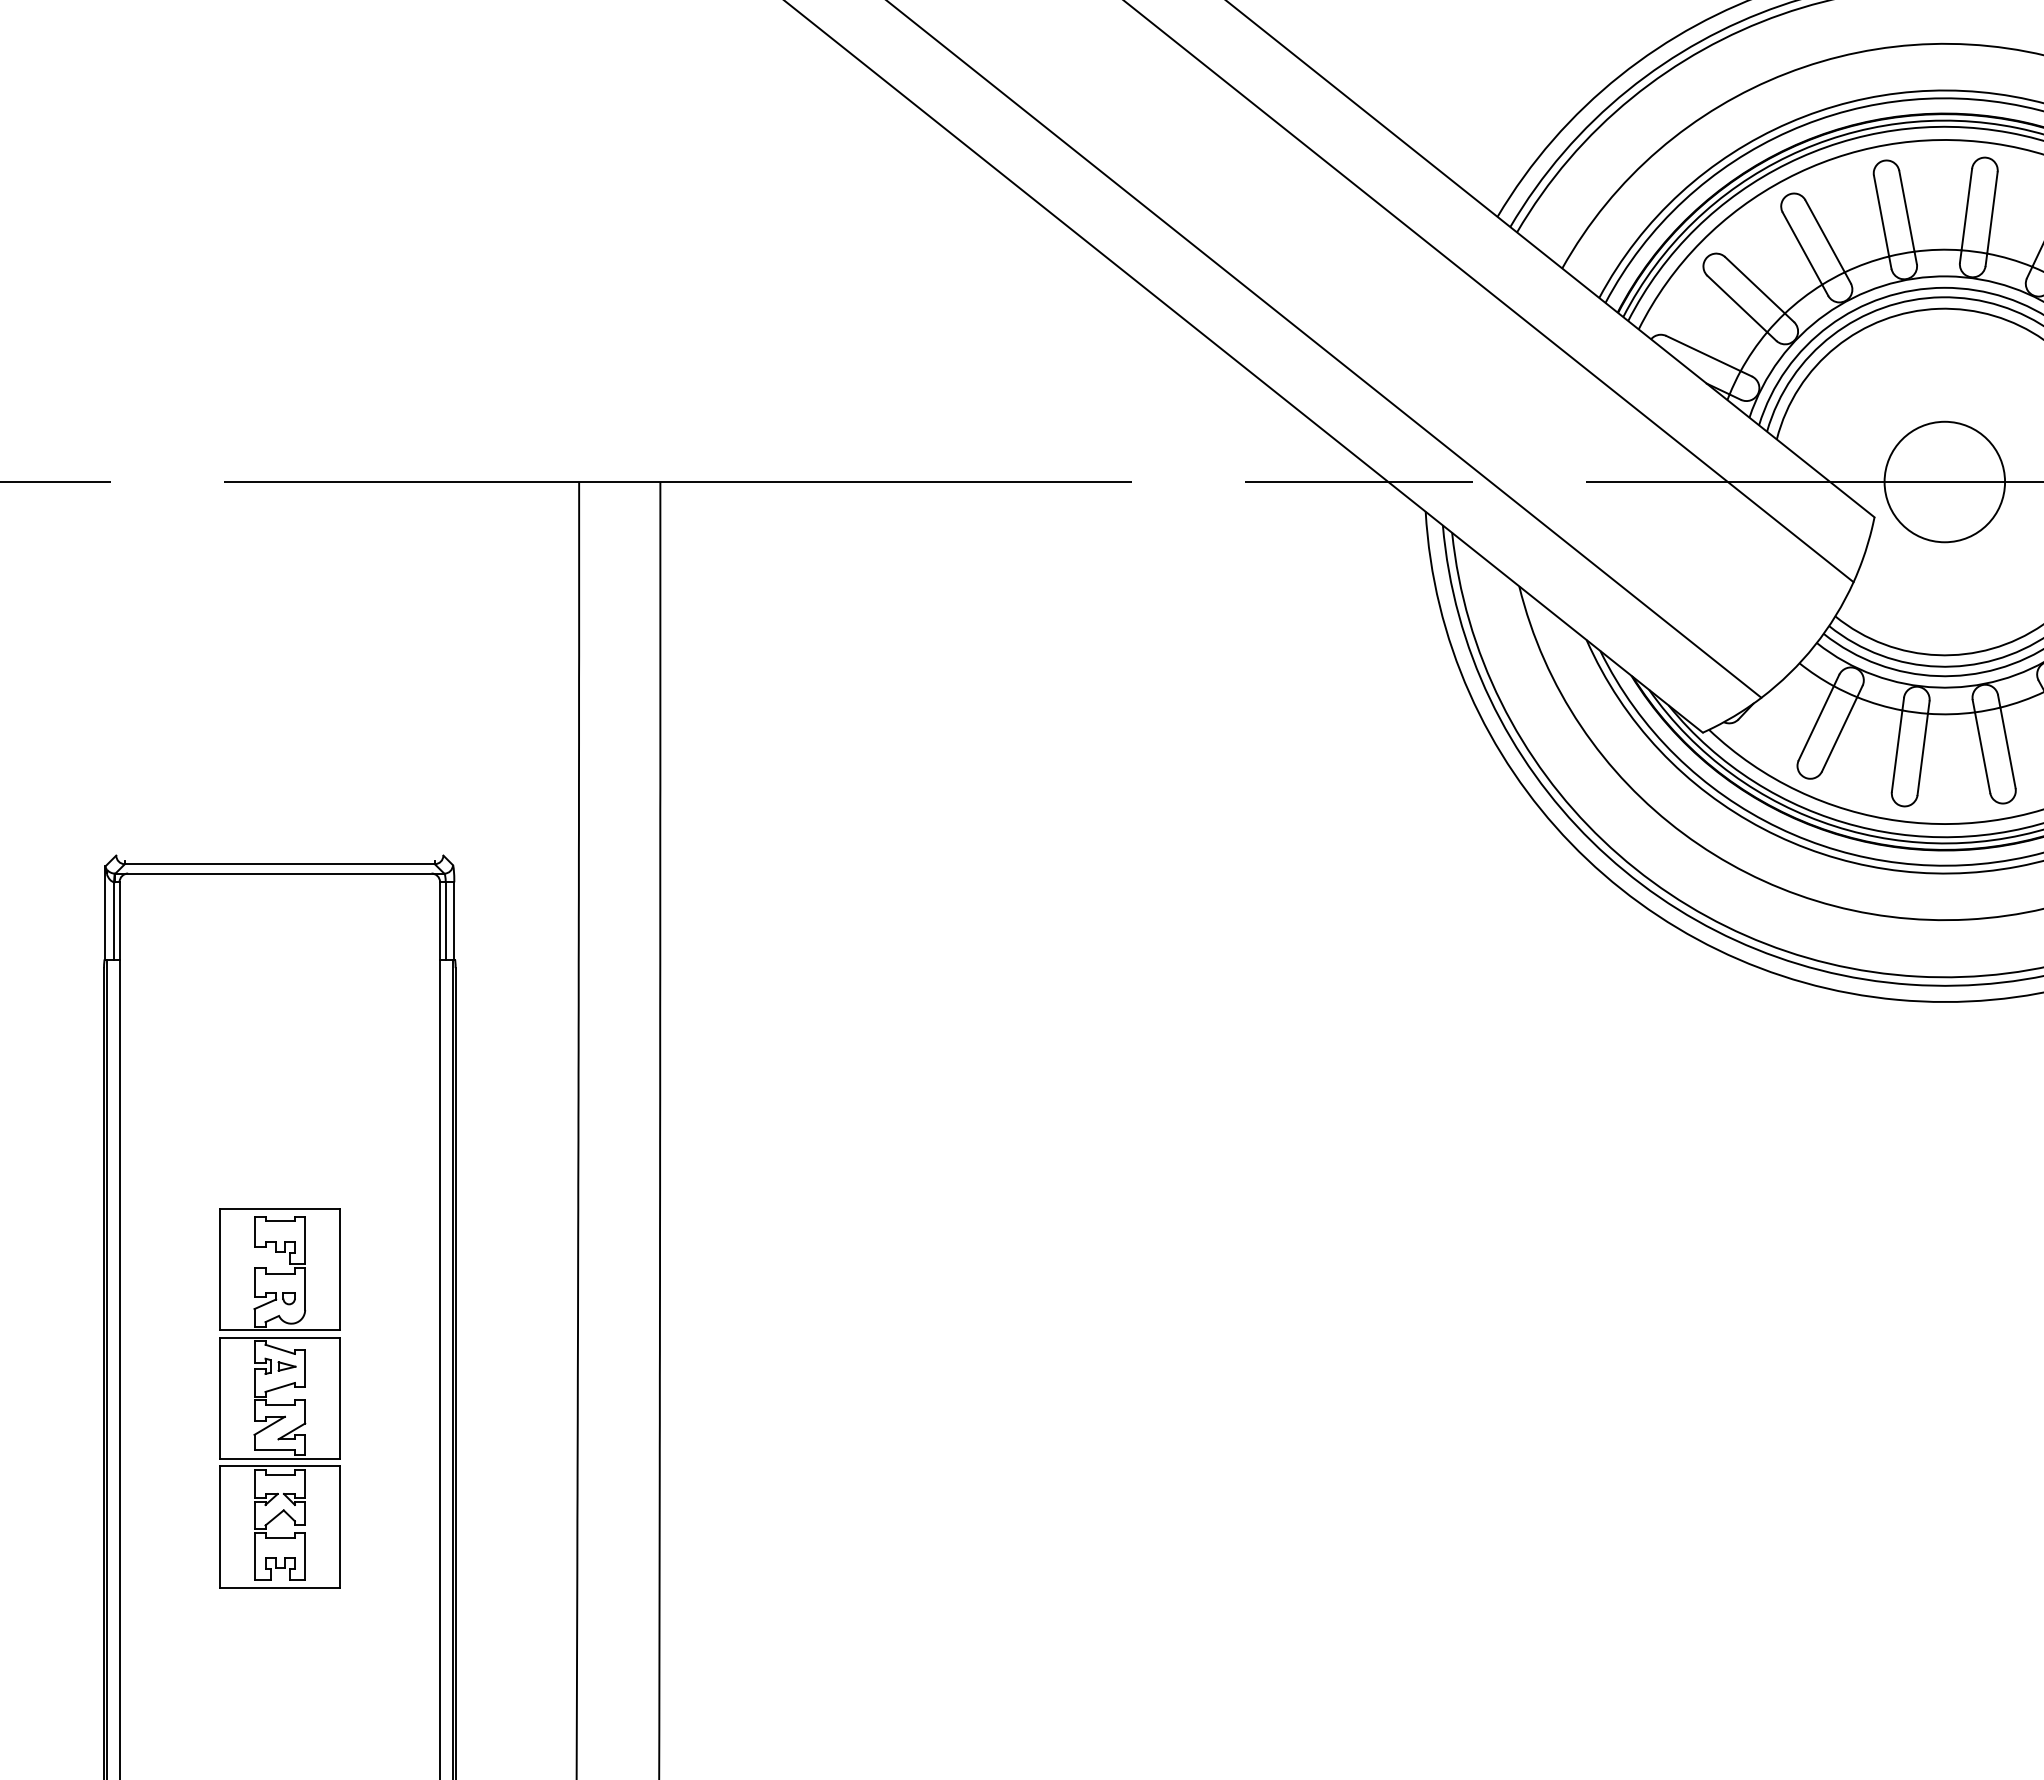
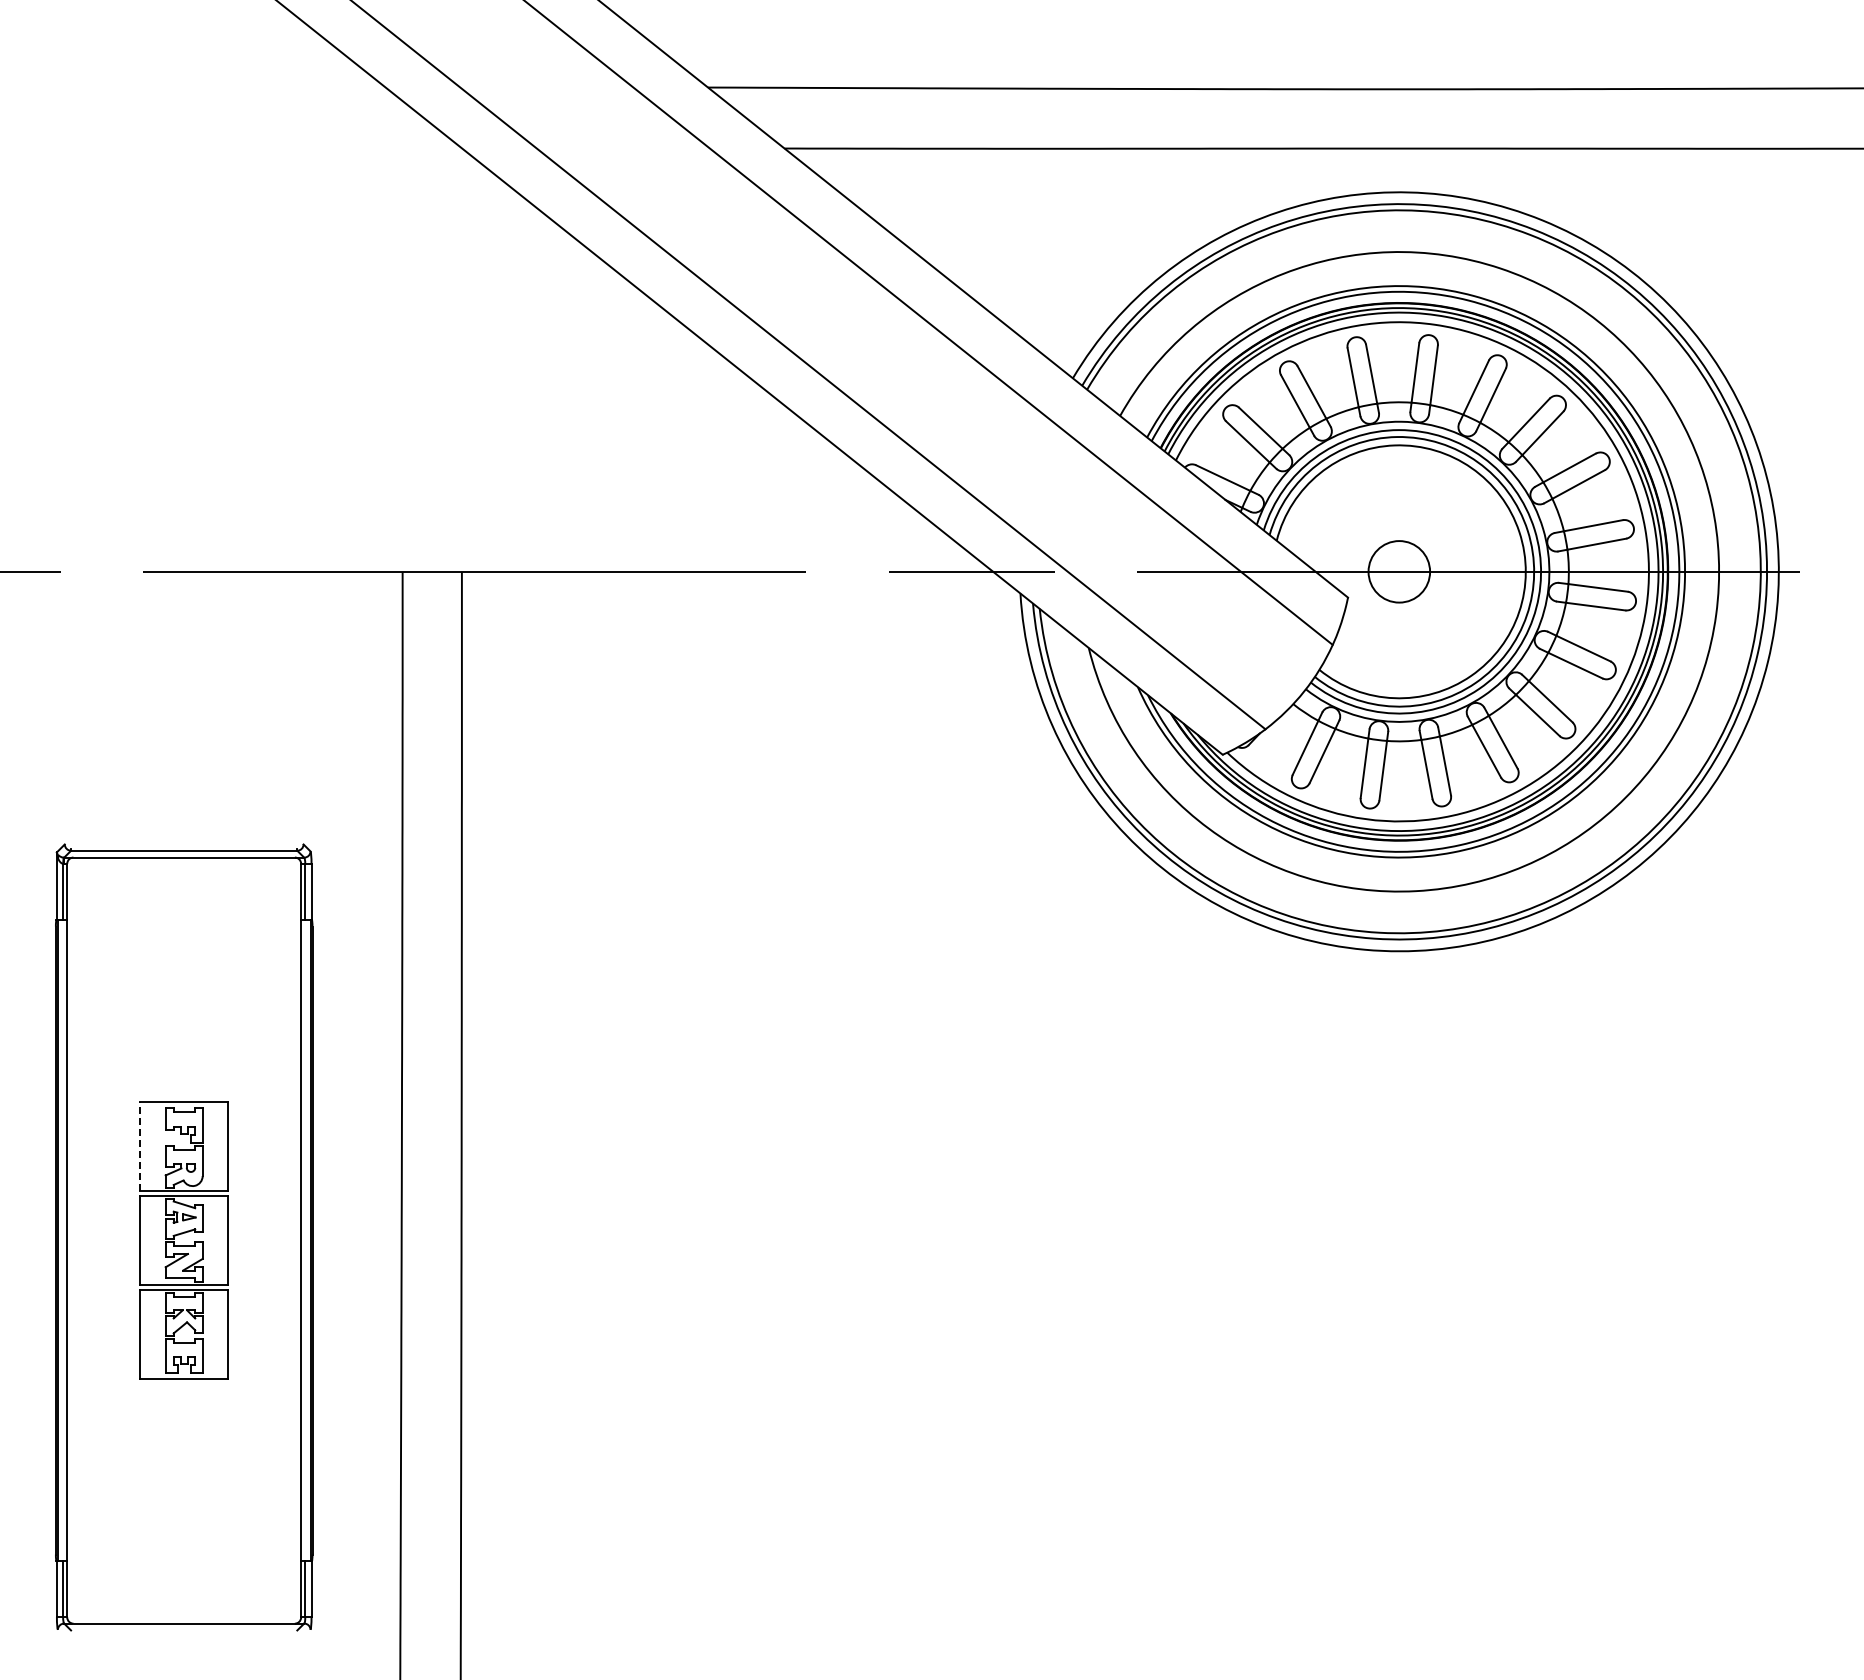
circle: (1945, 481) -> (1399, 571), size x0.7
line: (219, 1269) -> (140, 1146), solid -> dashed

